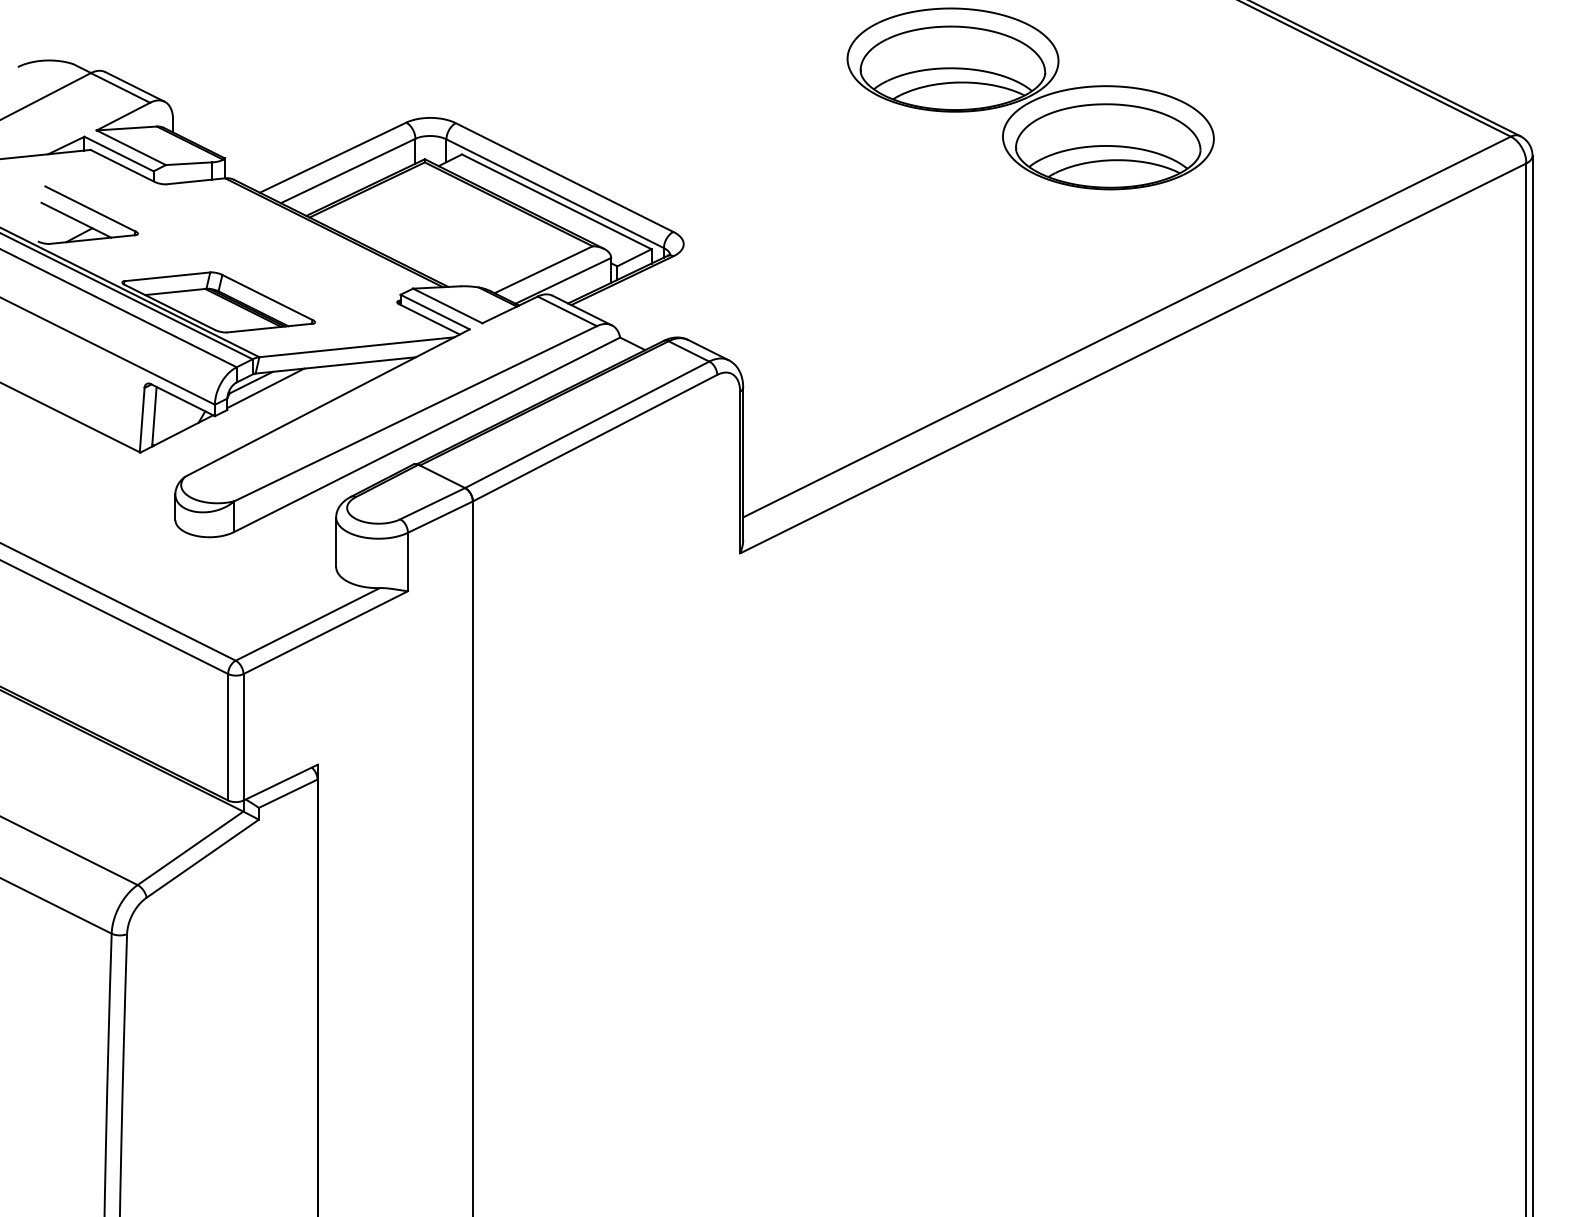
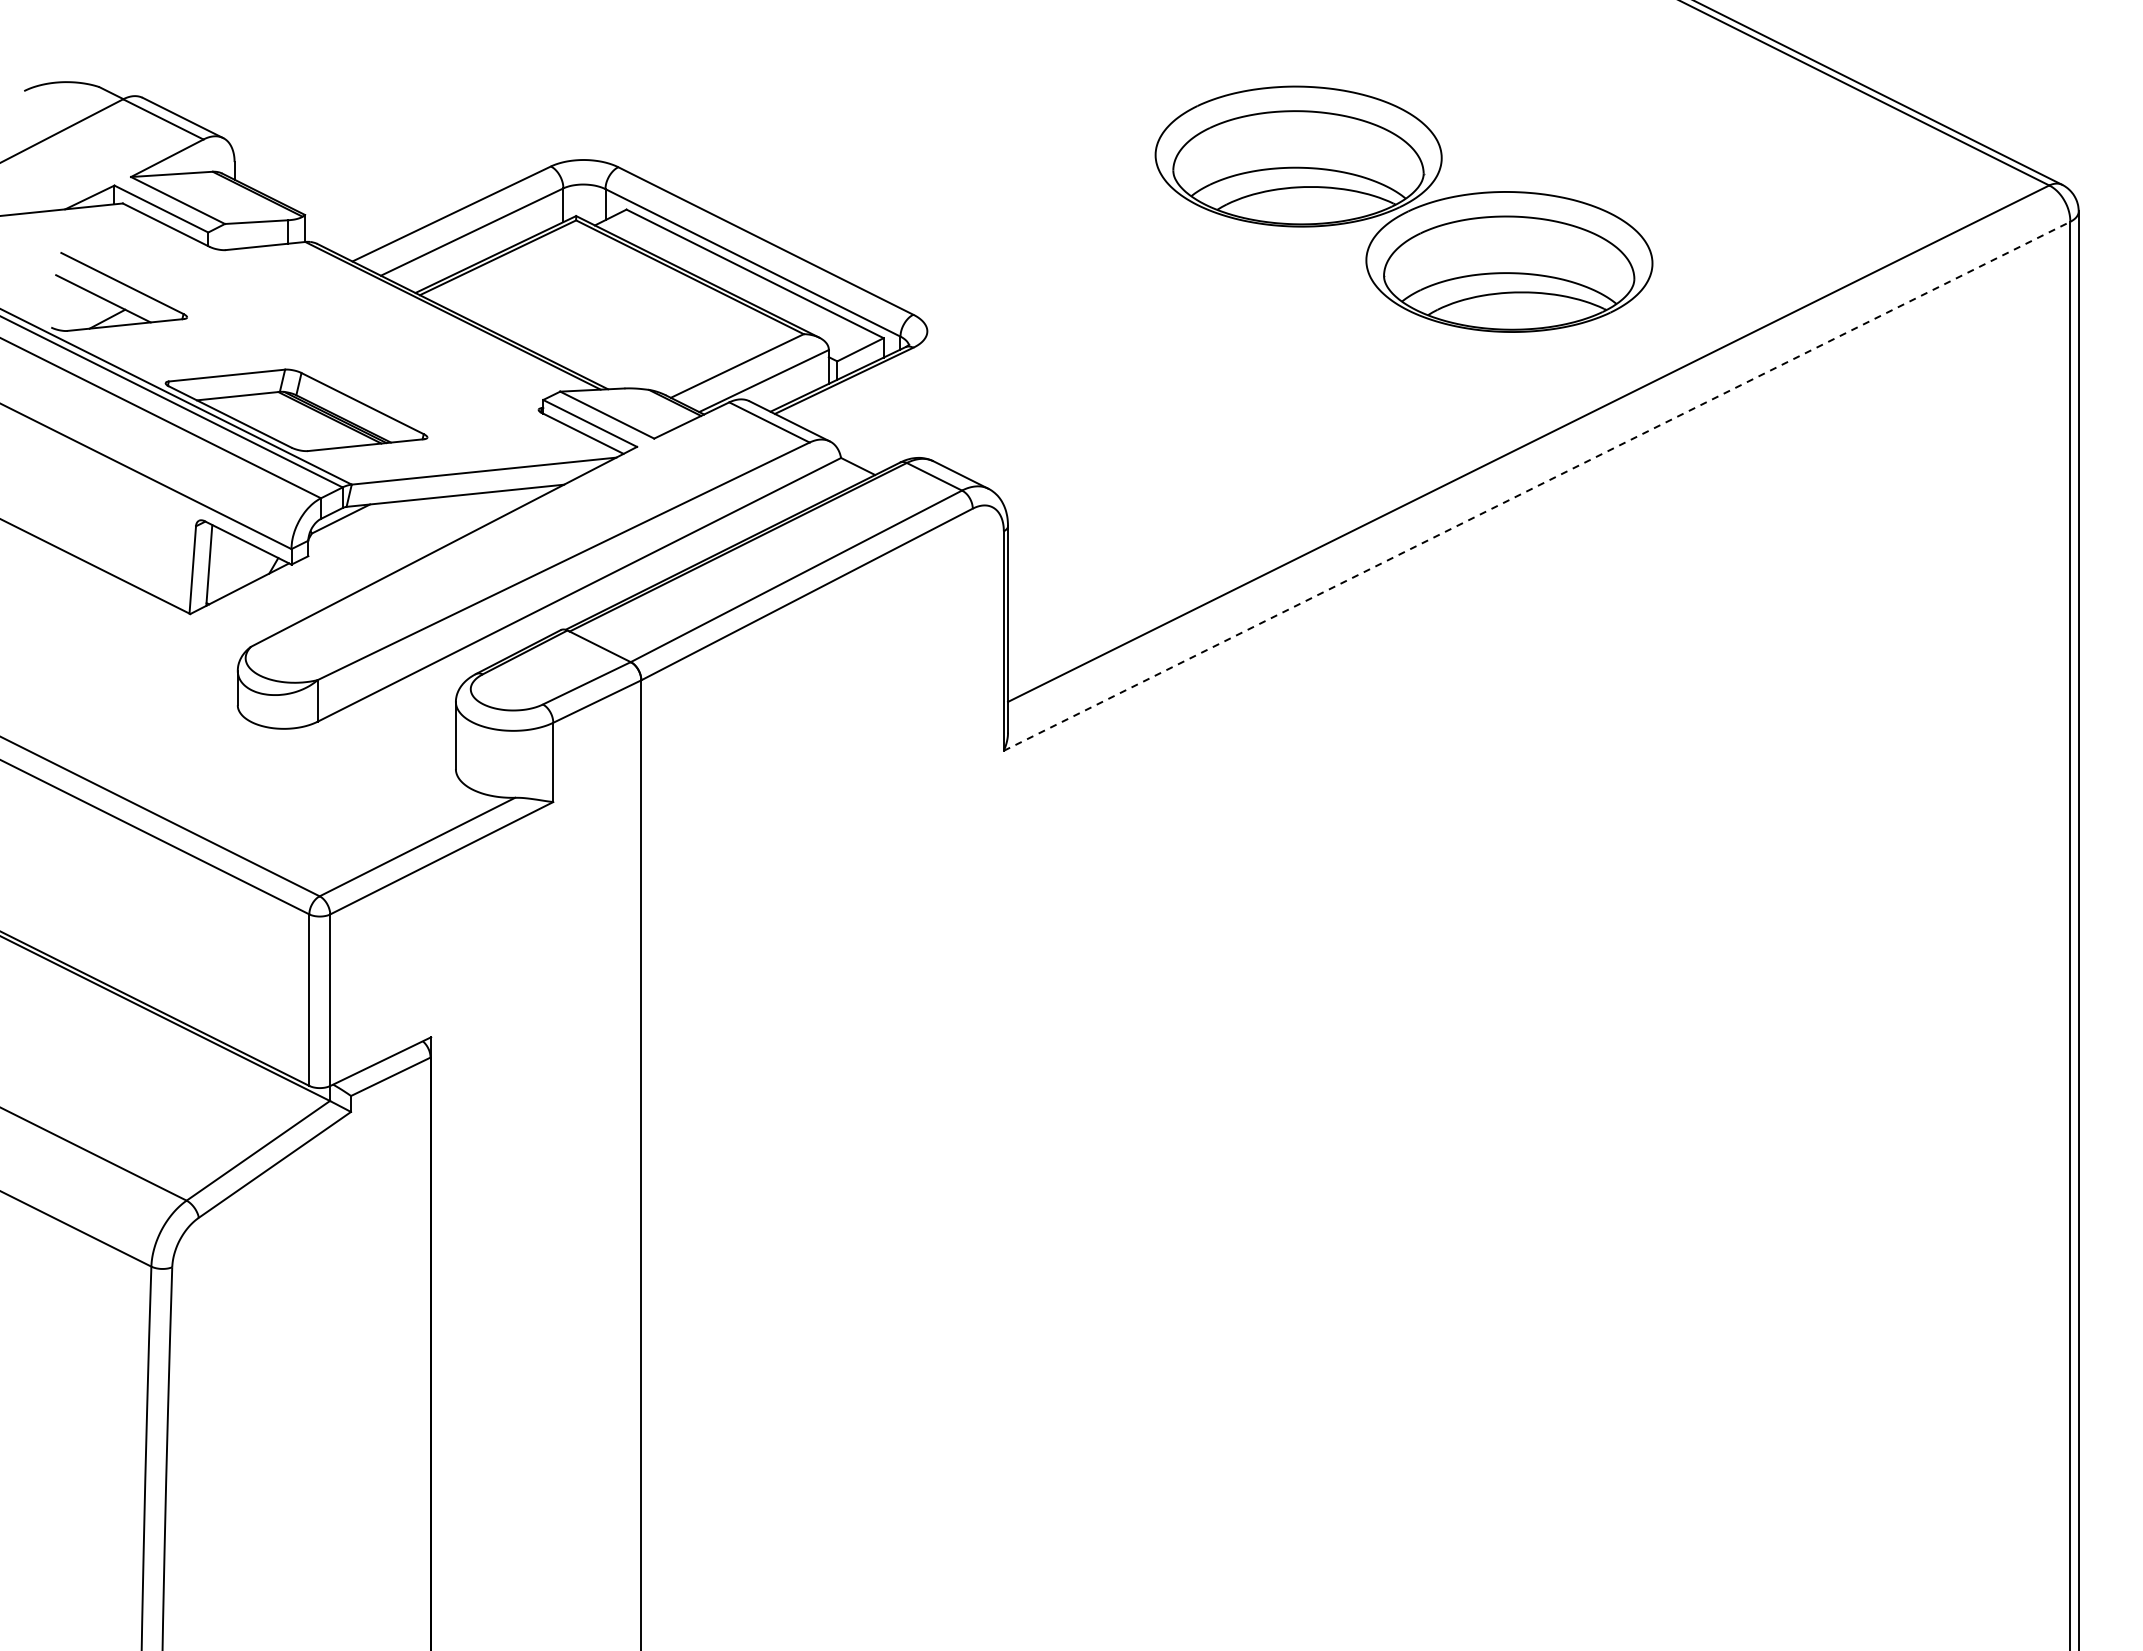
part: (1030, 98) -> (1403, 208), moved
line: (1133, 358) -> (1537, 486), solid -> dashed
line: (265, 388) -> (360, 526), removed

